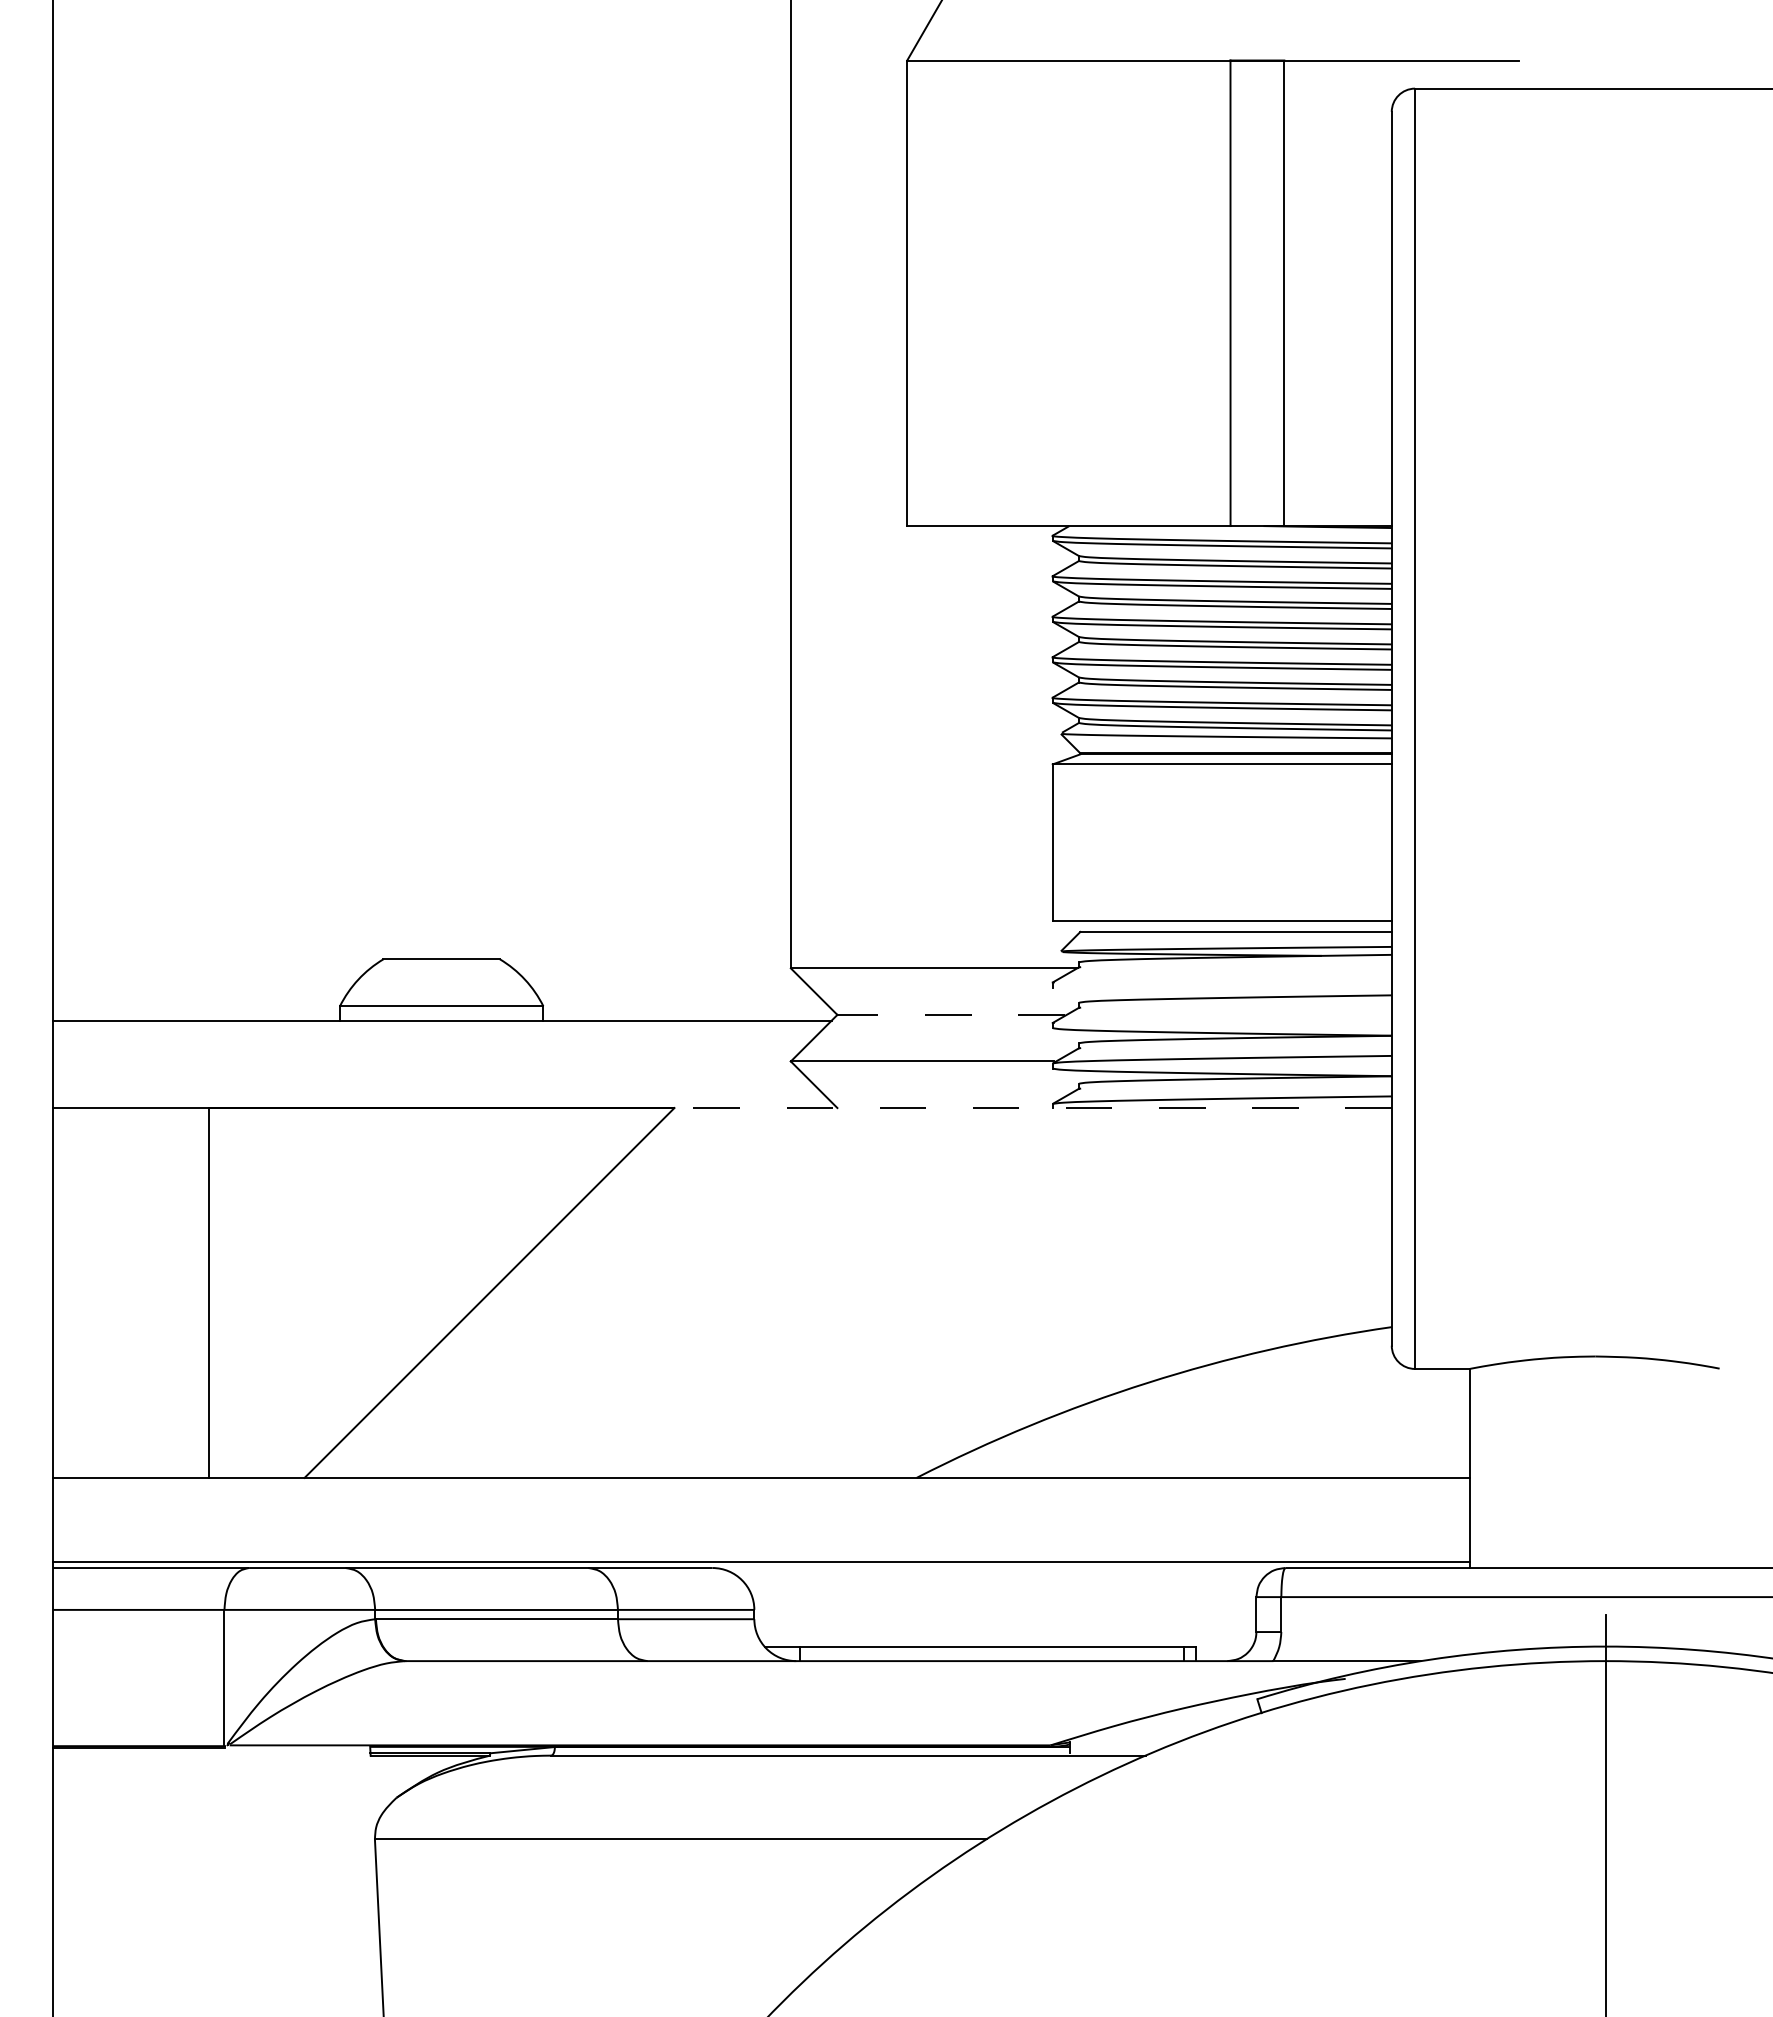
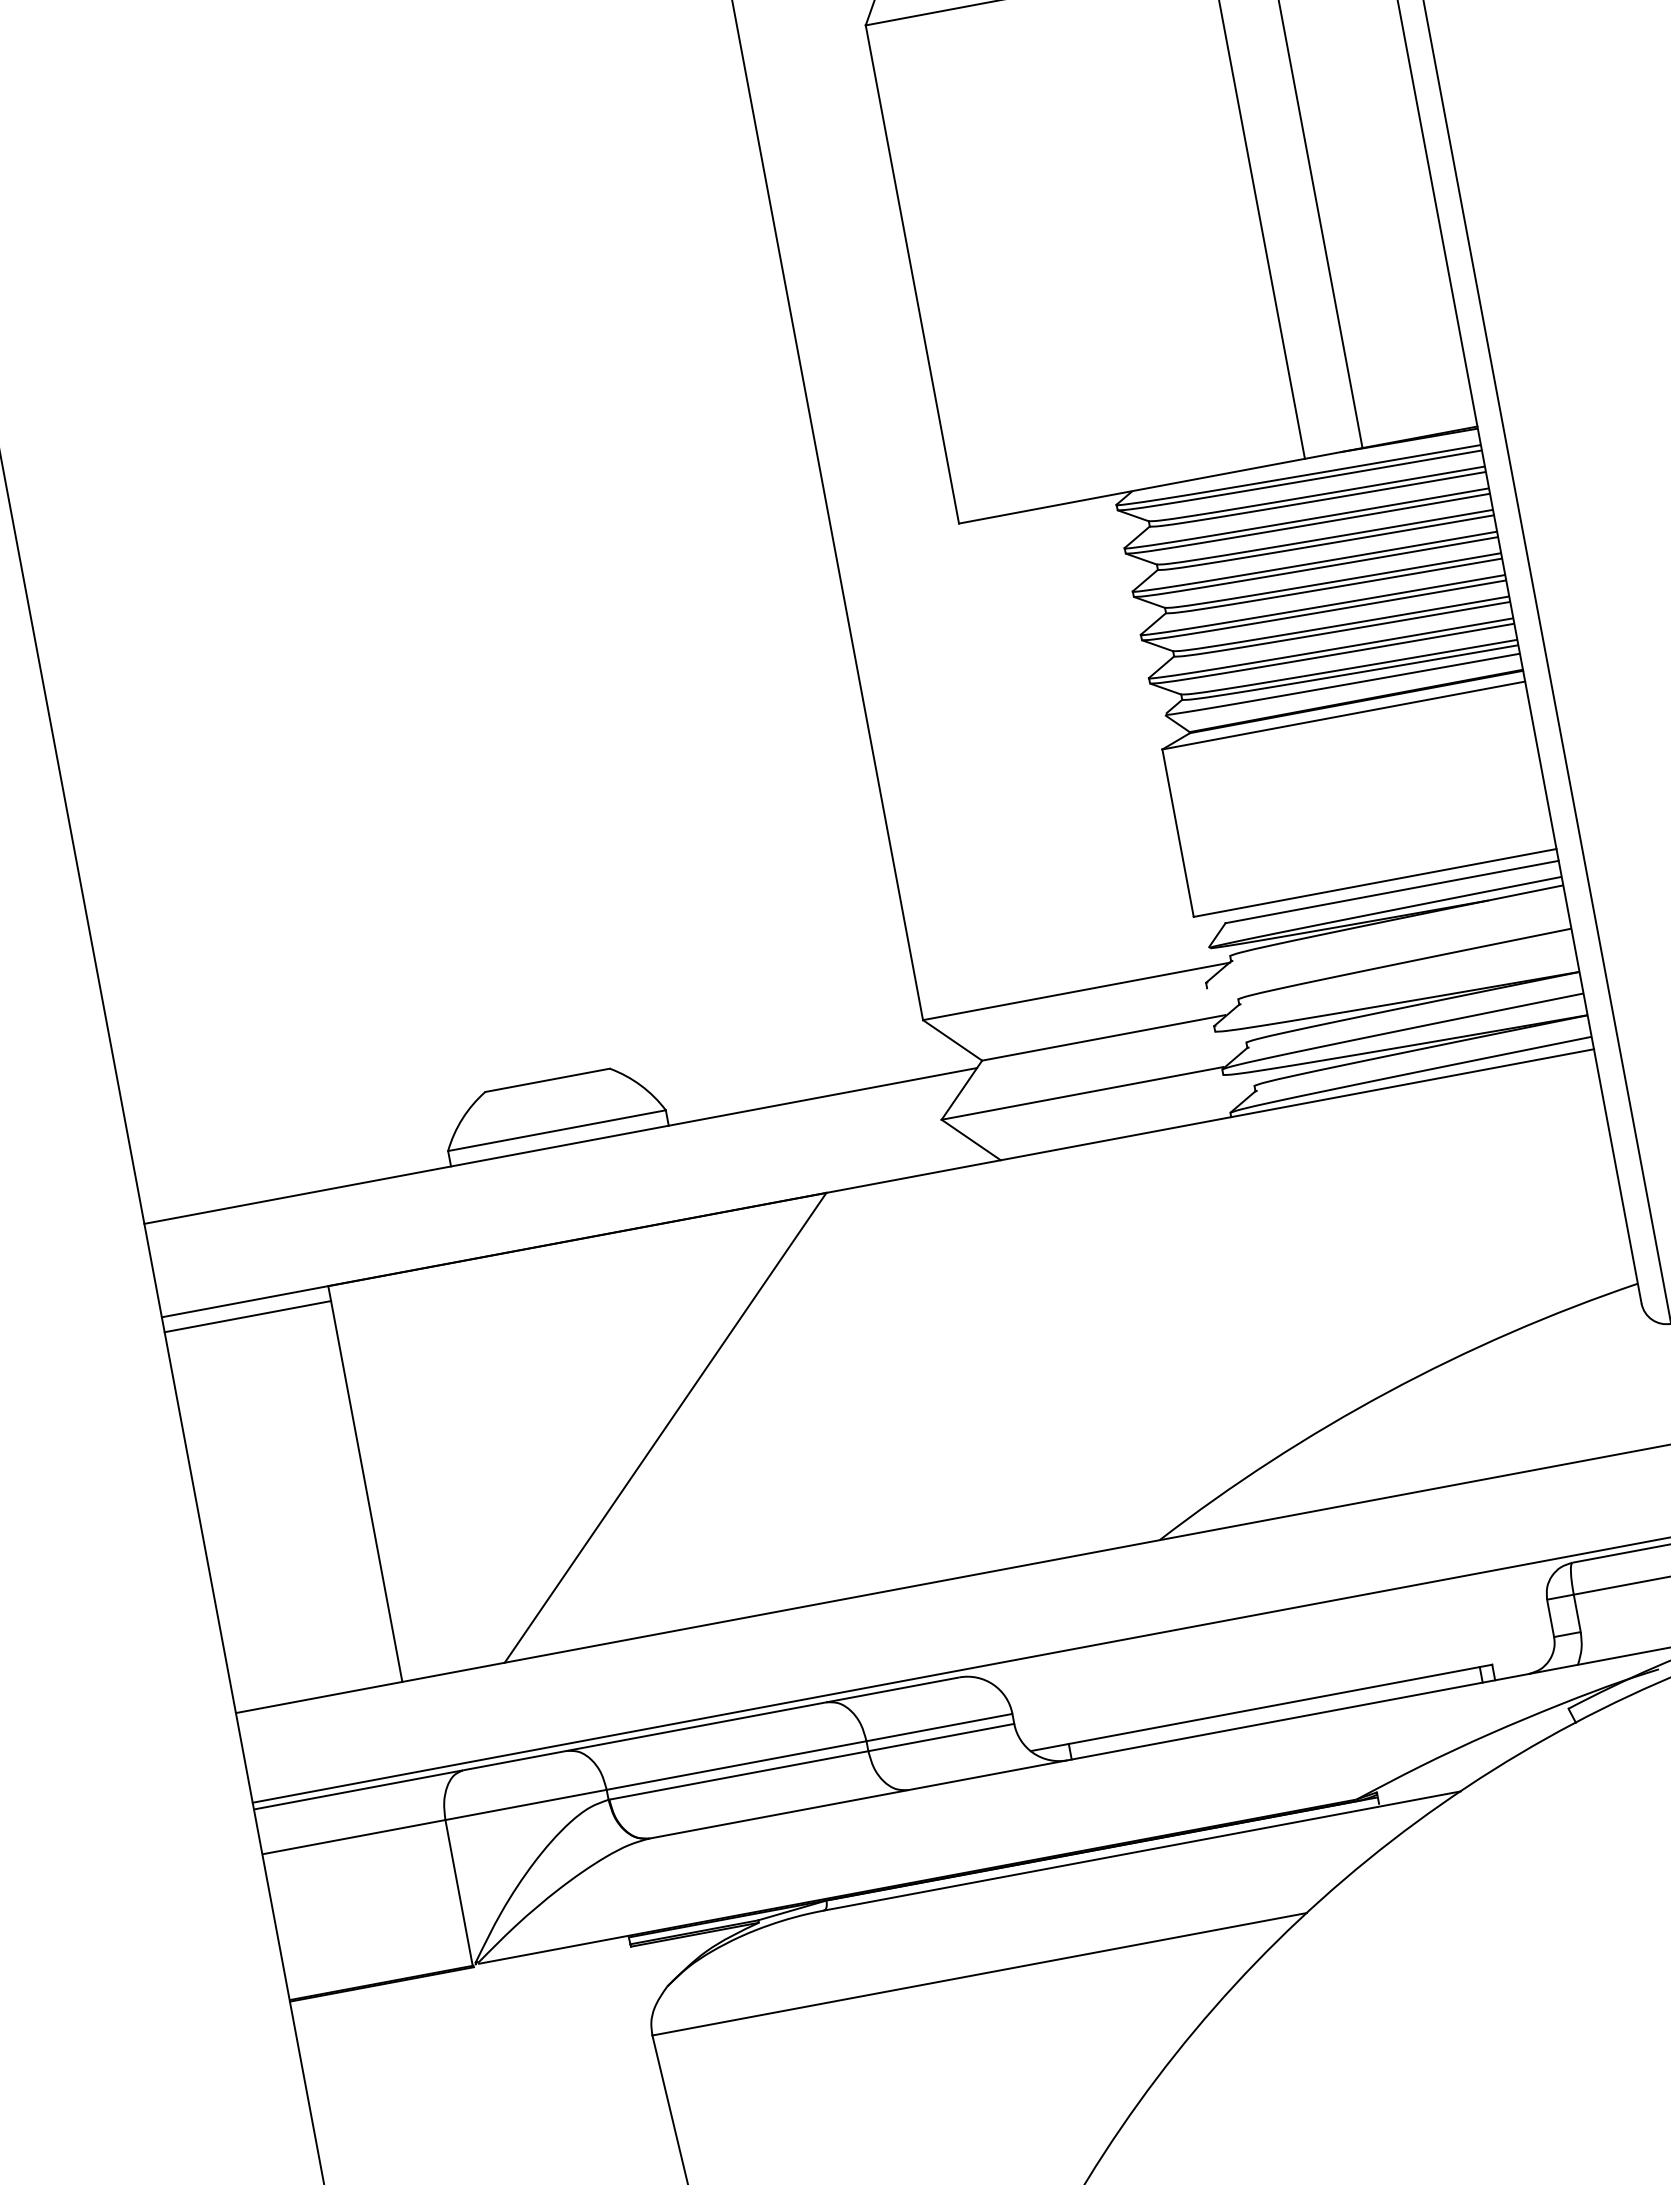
line: (951, 1014) -> (1104, 1037), dashed -> solid
line: (1033, 1108) -> (1210, 1121), dashed -> solid
line: (130, 1122) -> (247, 1317), added

